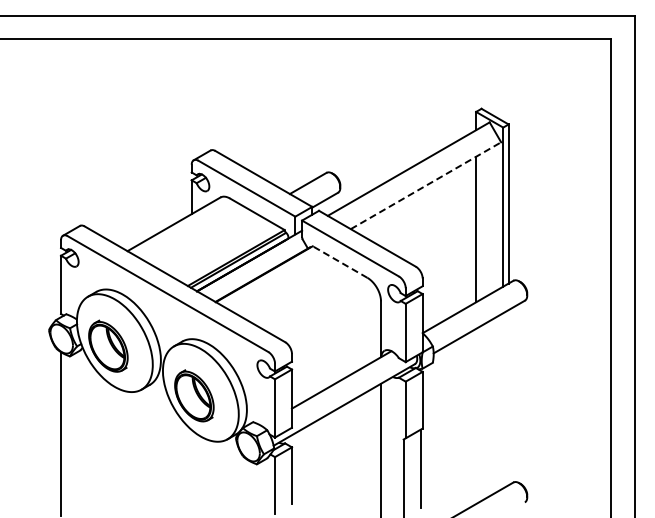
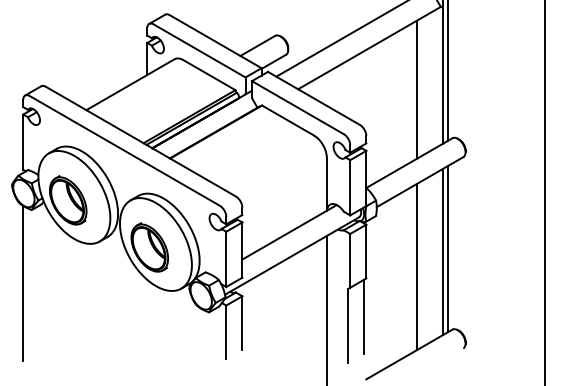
line: (425, 185) -> (369, 47), dashed -> solid
line: (340, 262) -> (288, 120), dashed -> solid
line: (508, 397) -> (447, 248), added
line: (503, 400) -> (443, 251), added
line: (476, 416) -> (417, 267), added

